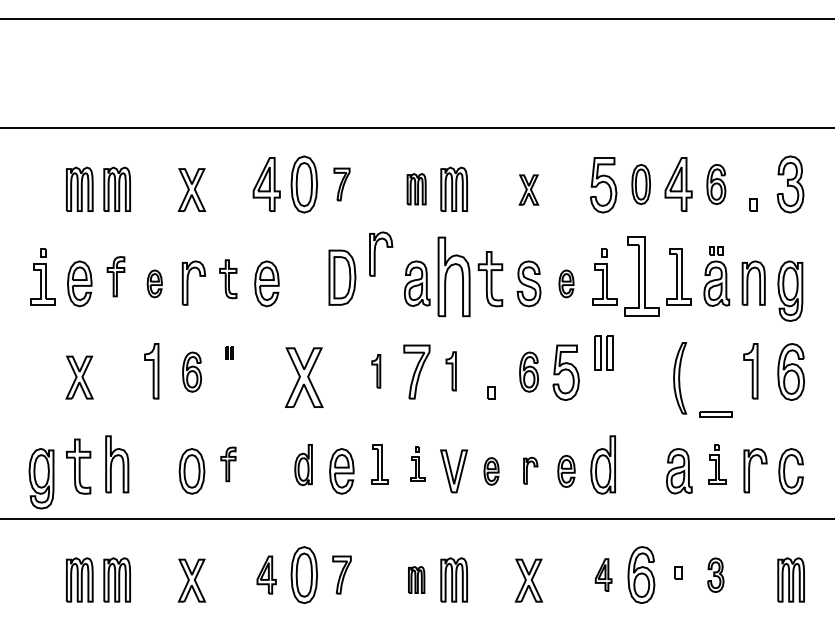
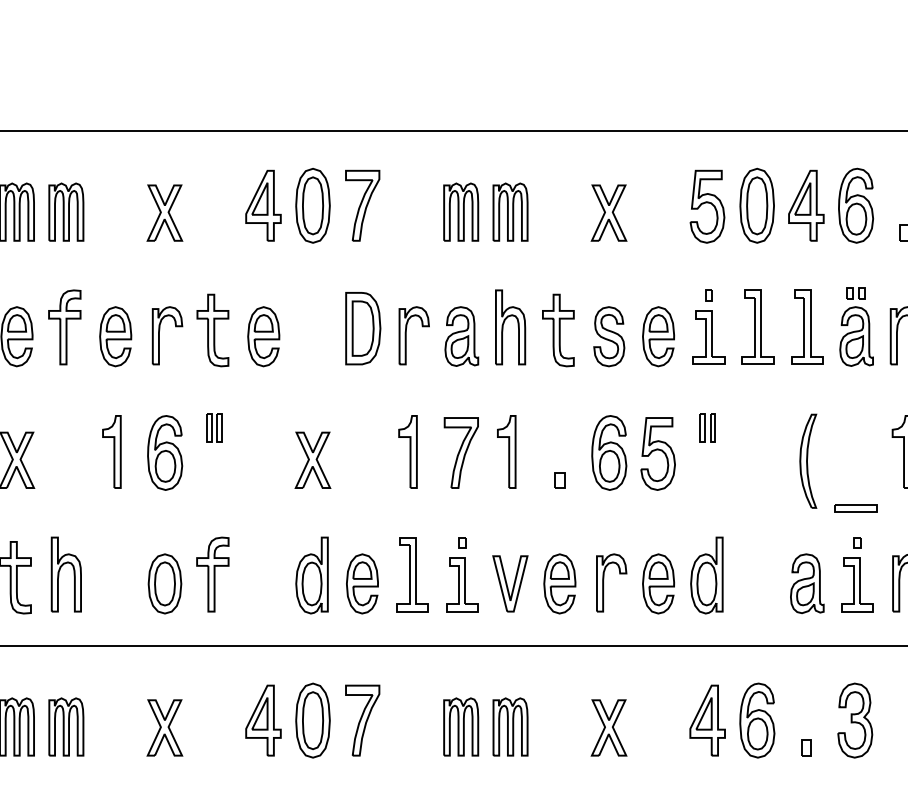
part: (341, 184) -> (361, 205), size x1.67
part: (640, 184) -> (756, 205), size x1.43
part: (716, 184) -> (856, 205), size x1.43
part: (416, 188) -> (460, 211), size x1.43
part: (528, 189) -> (608, 212), size x1.43
part: (381, 253) -> (414, 334), moved
part: (115, 276) -> (64, 327), size x1.43
part: (454, 276) -> (510, 327), size x0.71
part: (641, 276) -> (757, 327), size x0.71
part: (227, 279) -> (211, 330), size x1.43
part: (154, 283) -> (115, 336), size x1.67
part: (566, 283) -> (658, 336), size x1.67
part: (229, 352) -> (214, 427), size x1.67
part: (603, 352) -> (707, 427), size x0.62
part: (375, 371) -> (406, 452), size x1.67
part: (450, 371) -> (505, 452), size x1.43
part: (191, 372) -> (164, 453), size x1.43
part: (528, 372) -> (608, 453), size x1.43
part: (304, 377) -> (313, 460), size x0.71
part: (379, 463) -> (412, 573), size x1.43
part: (417, 463) -> (462, 573), size x1.67
part: (716, 463) -> (856, 573), size x1.43
part: (228, 464) -> (213, 574), size x1.67
part: (303, 464) -> (311, 574), size x1.43
part: (530, 470) -> (611, 582), size x1.67
part: (491, 471) -> (559, 584), size x1.67
part: (566, 471) -> (658, 584), size x1.43
part: (678, 572) -> (806, 747), moved
part: (266, 574) -> (263, 719), size x1.43
part: (341, 574) -> (361, 719), size x1.43
part: (603, 574) -> (707, 719), size x1.67
part: (715, 575) -> (854, 721), size x1.67
part: (416, 579) -> (460, 726), size x1.67

